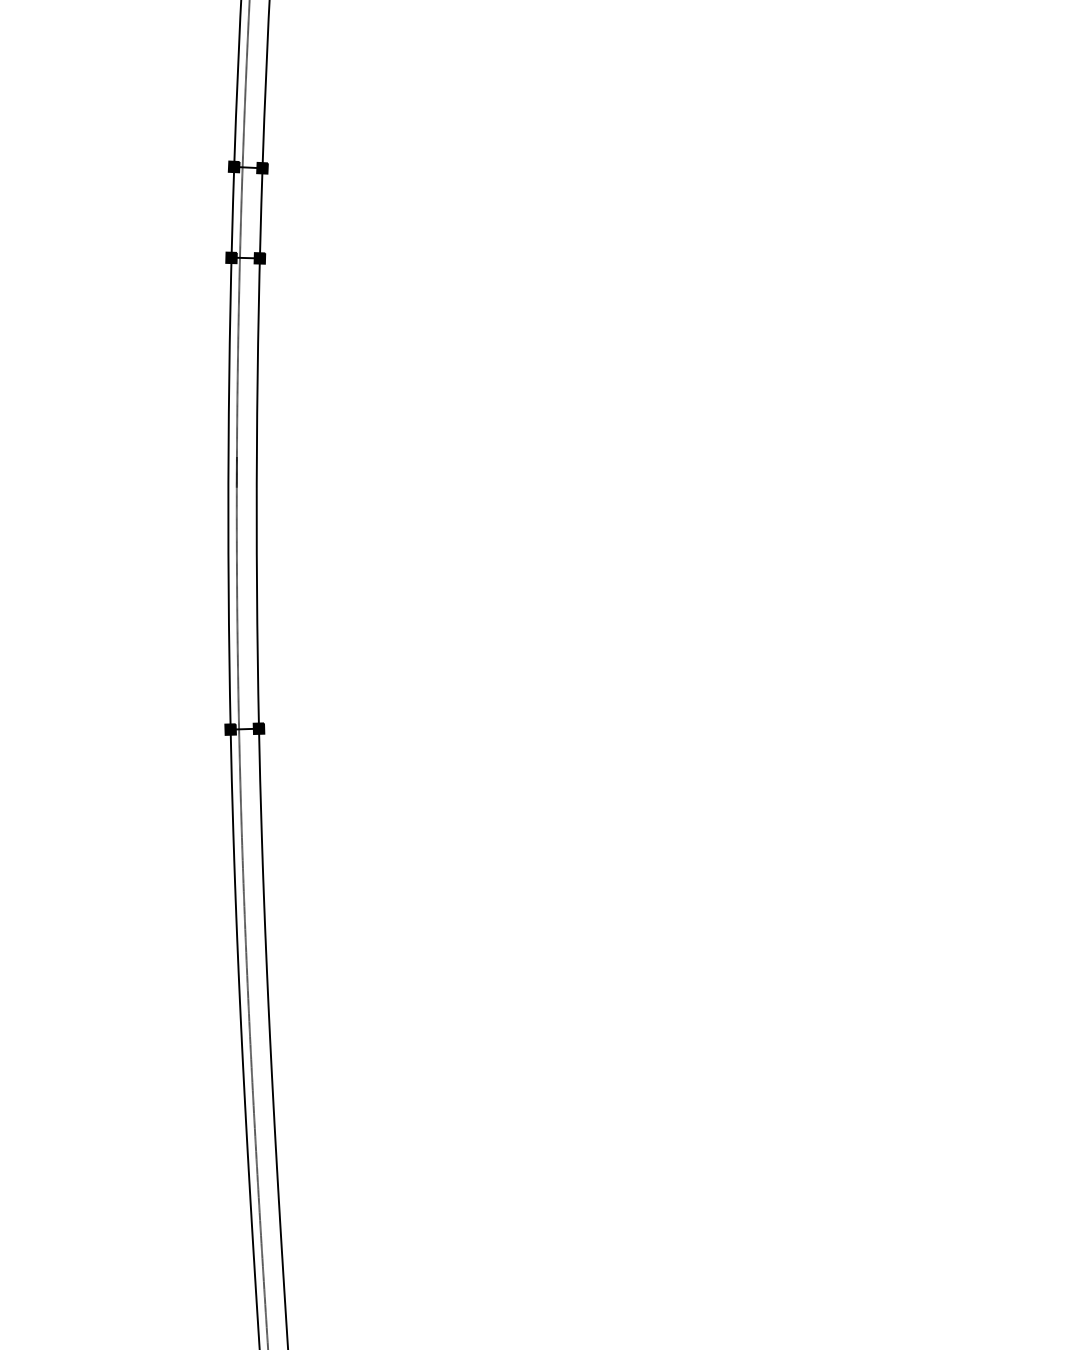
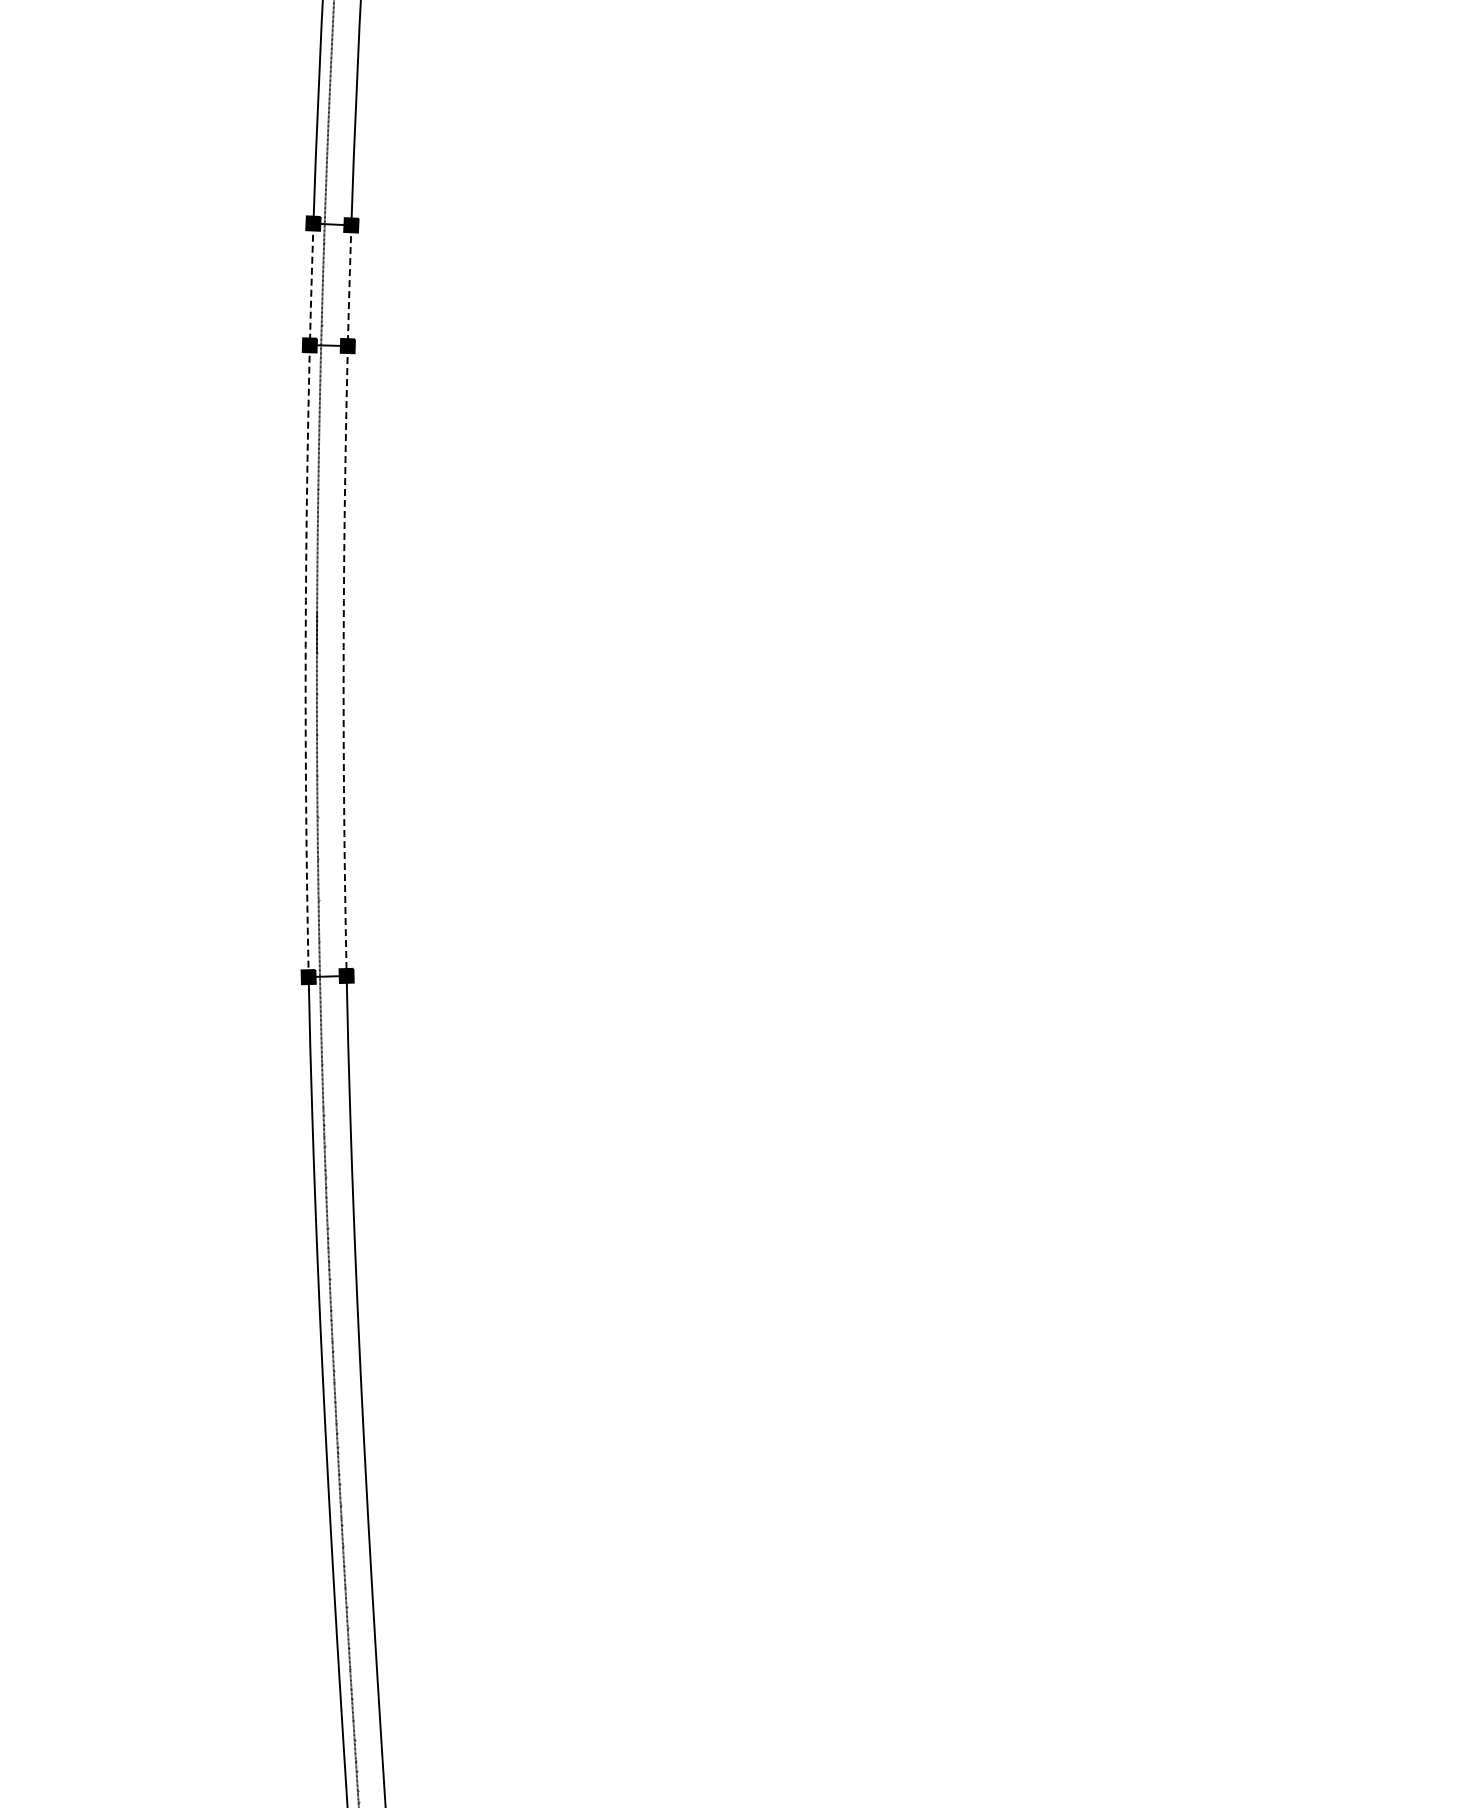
line: (228, 448) -> (305, 600), solid -> dashed
line: (256, 448) -> (343, 600), solid -> dashed

